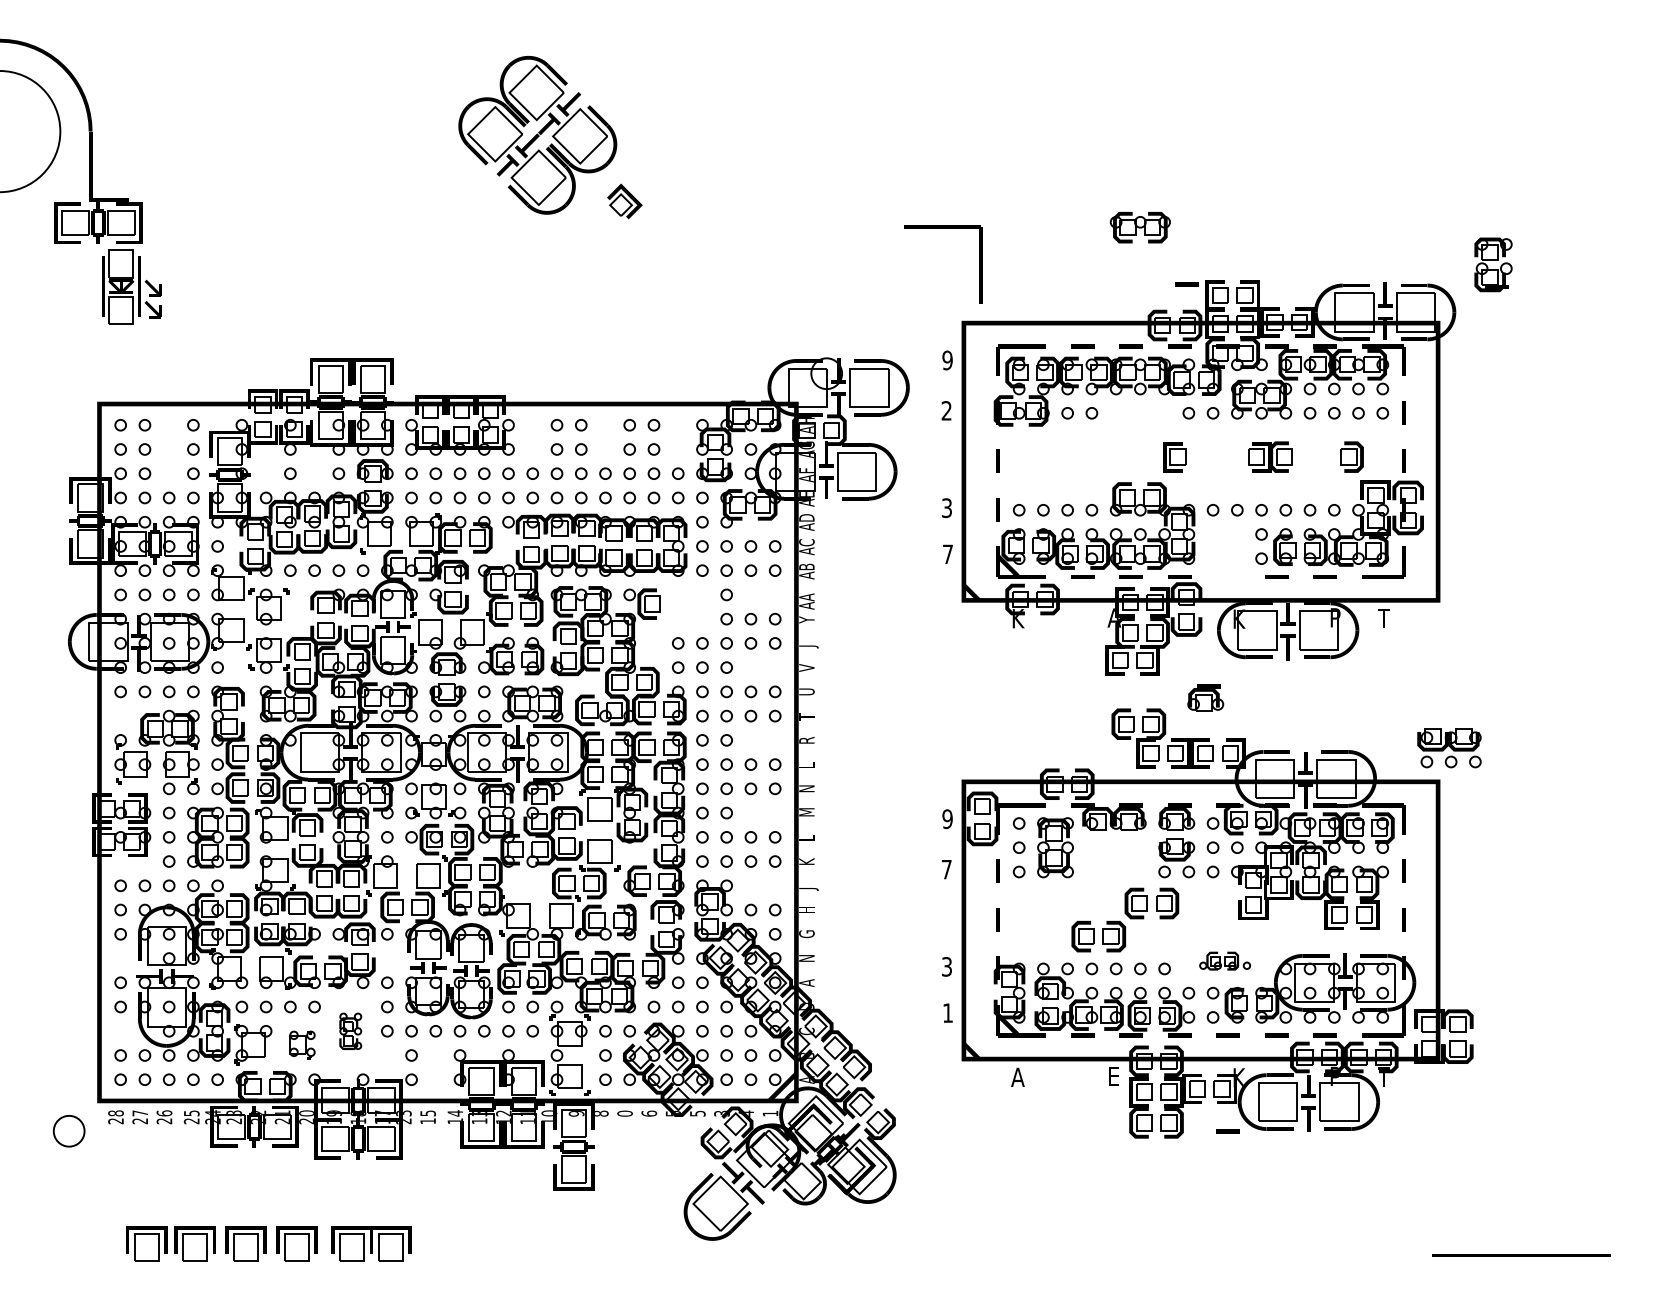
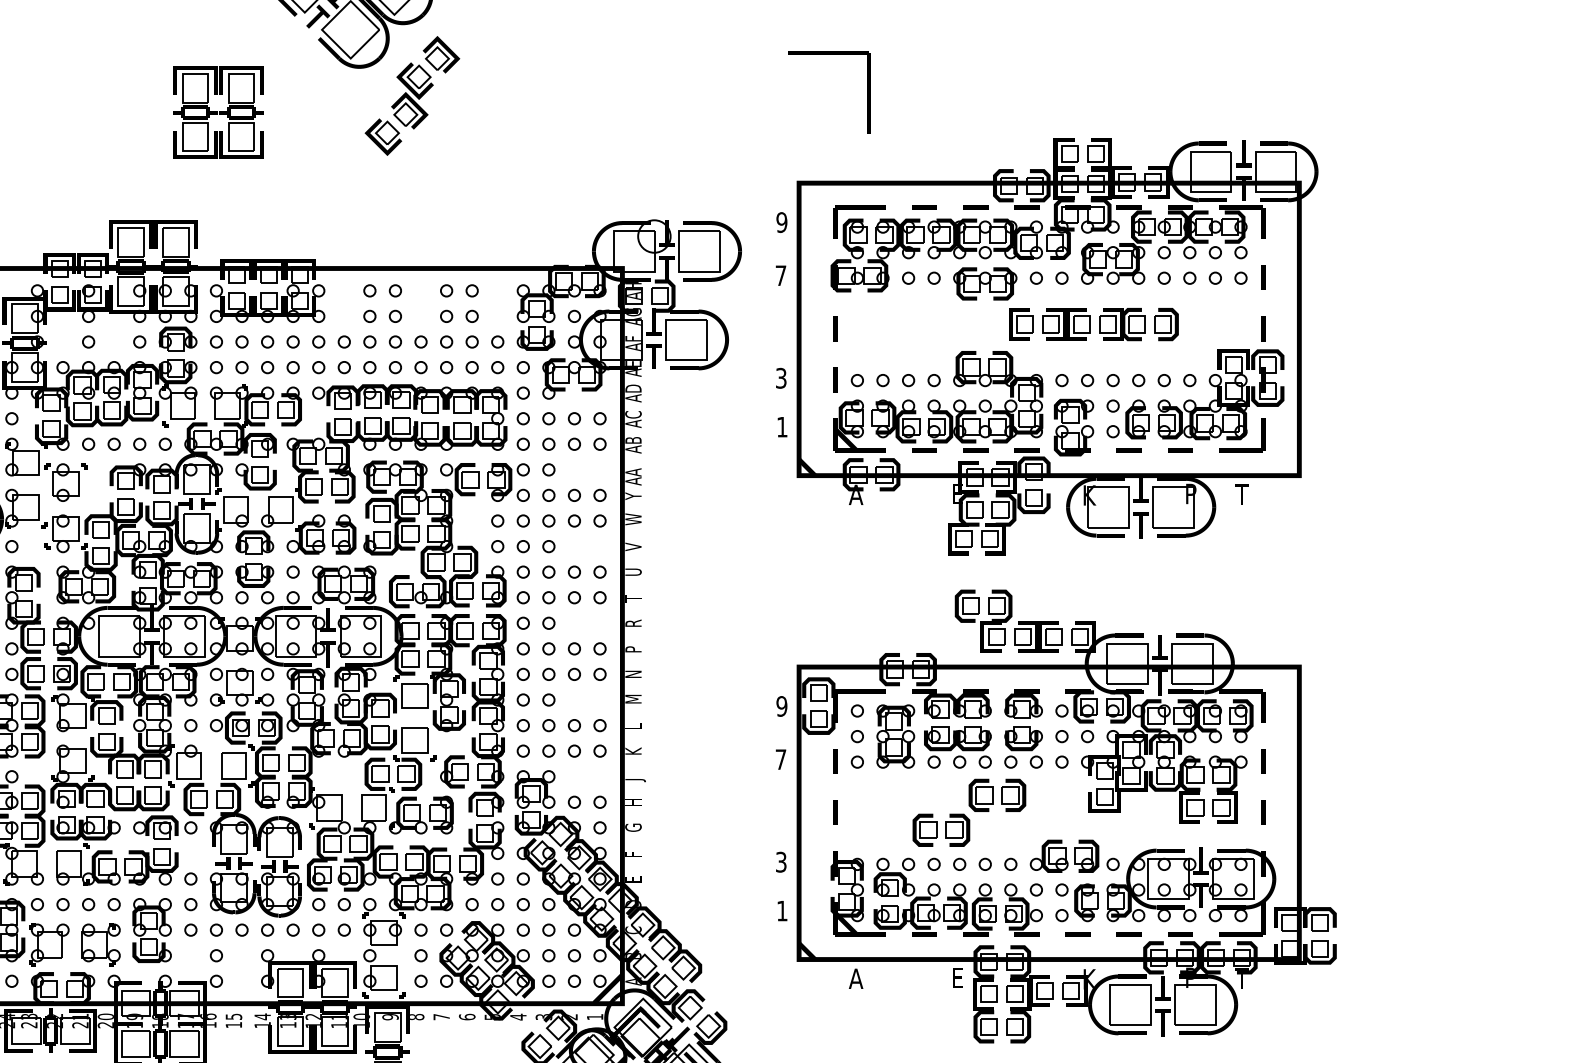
part: (1139, 227) -> (984, 283), moved
part: (943, 228) -> (829, 54), moved
part: (584, 252) -> (398, 108), added
part: (413, 256) -> (218, 112), added
part: (1493, 264) -> (1074, 427), moved
line: (1186, 284) -> (1033, 142), removed
text: (946, 410) -> (780, 275), 2 -> 7
part: (1351, 456) -> (1165, 323), moved
part: (1217, 457) -> (1066, 324), added
text: (947, 553) -> (781, 426), 7 -> 1
part: (688, 606) -> (508, 482), added
text: (1114, 617) -> (957, 493), A -> E
text: (1017, 618) -> (855, 494), K -> A
text: (808, 642) -> (635, 520), J -> W
part: (1205, 697) -> (1053, 578), removed
part: (1449, 748) -> (957, 747), moved
text: (806, 764) -> (633, 648), L -> P
text: (806, 958) -> (633, 853), N -> F
part: (1224, 960) -> (1074, 855), size x1.67
text: (806, 983) -> (633, 879), A -> E
part: (350, 1031) -> (152, 930), size x1.67
part: (302, 1044) -> (101, 944), size x1.43
text: (624, 1113) -> (441, 1016), 0 -> 7
text: (697, 1113) -> (518, 1016), 5 -> 4
text: (745, 1113) -> (568, 1016), 4 -> 2
text: (403, 1117) -> (207, 1021), 23 -> 16
line: (1227, 1131) -> (1077, 1035), removed

